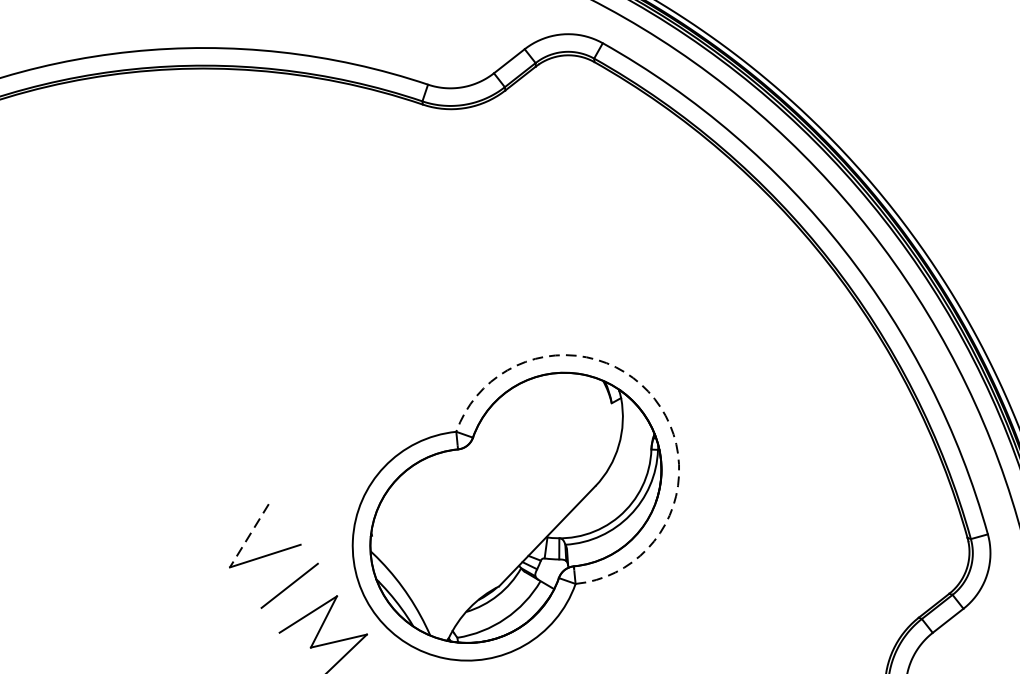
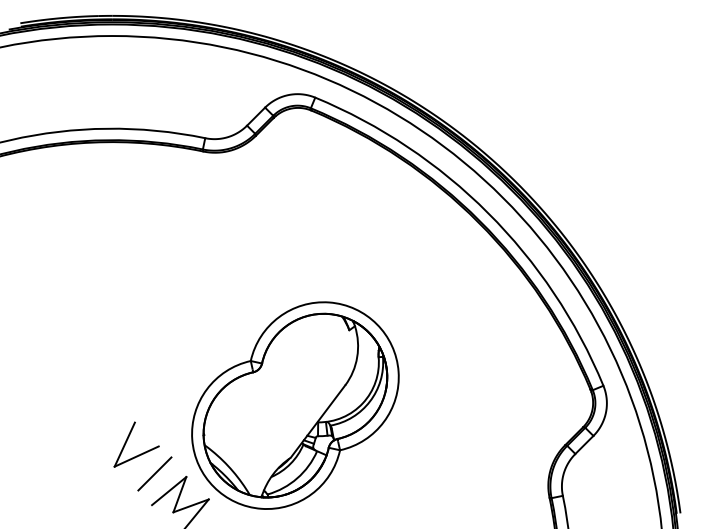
arc: (654, 399) -> (376, 324), dashed -> solid
line: (248, 537) -> (124, 445), dashed -> solid

